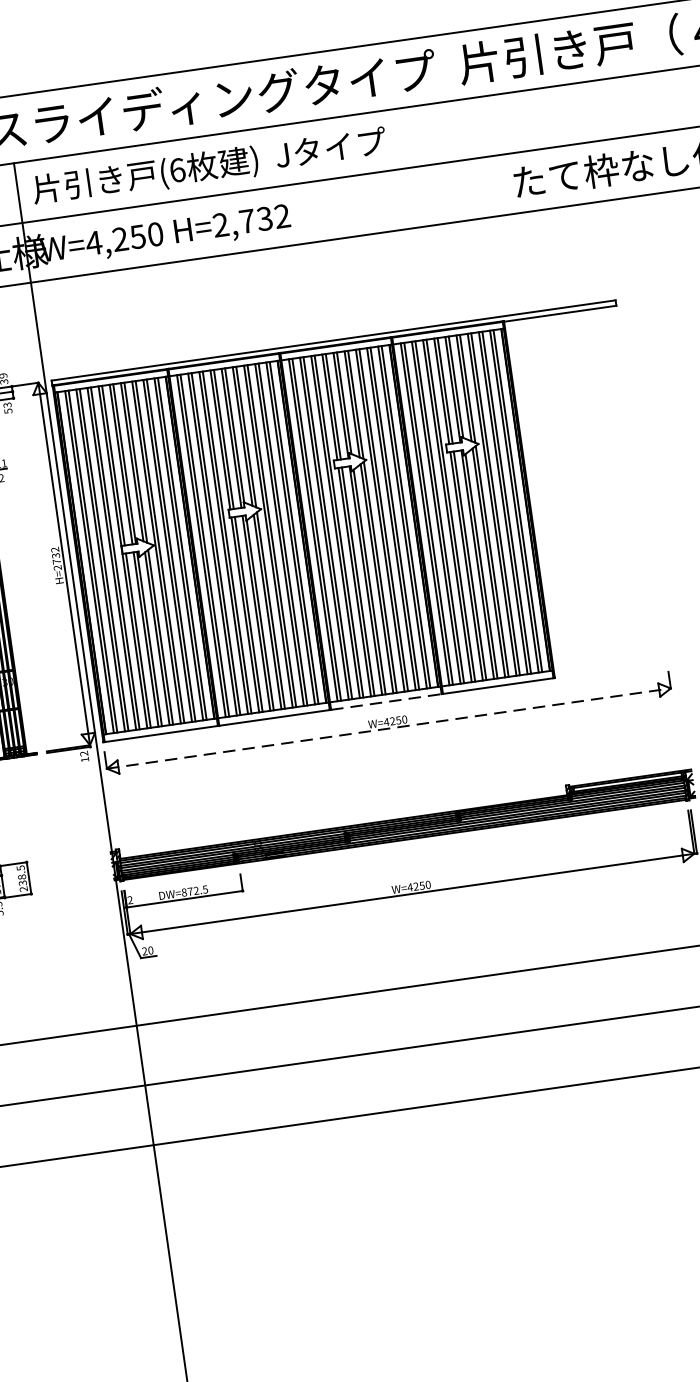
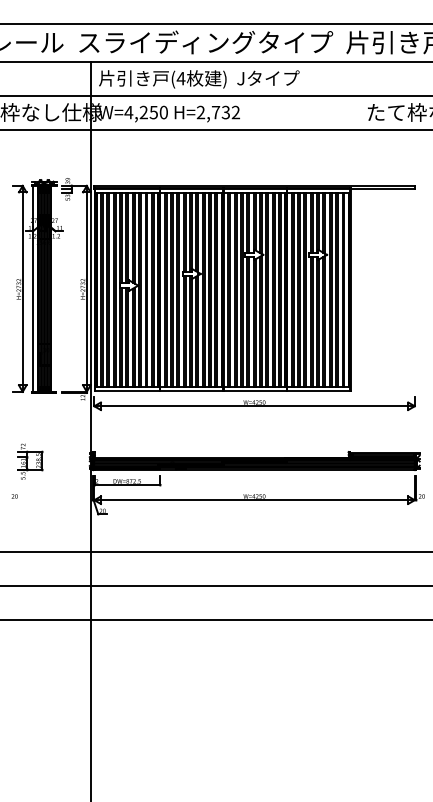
text: (176, 170) -> (180, 78), (6 -> (4
line: (386, 702) -> (255, 391), dashed -> solid
line: (390, 728) -> (255, 406), dashed -> solid

